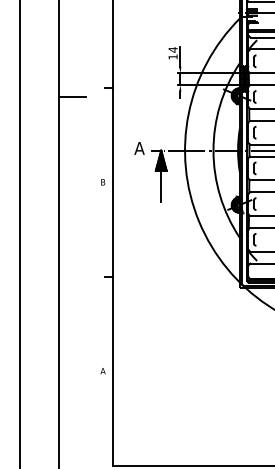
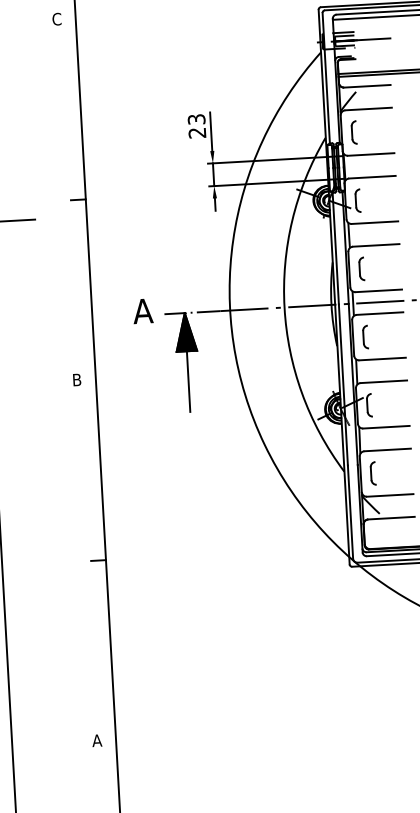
text: (172, 53) -> (195, 126), 14 -> 23

